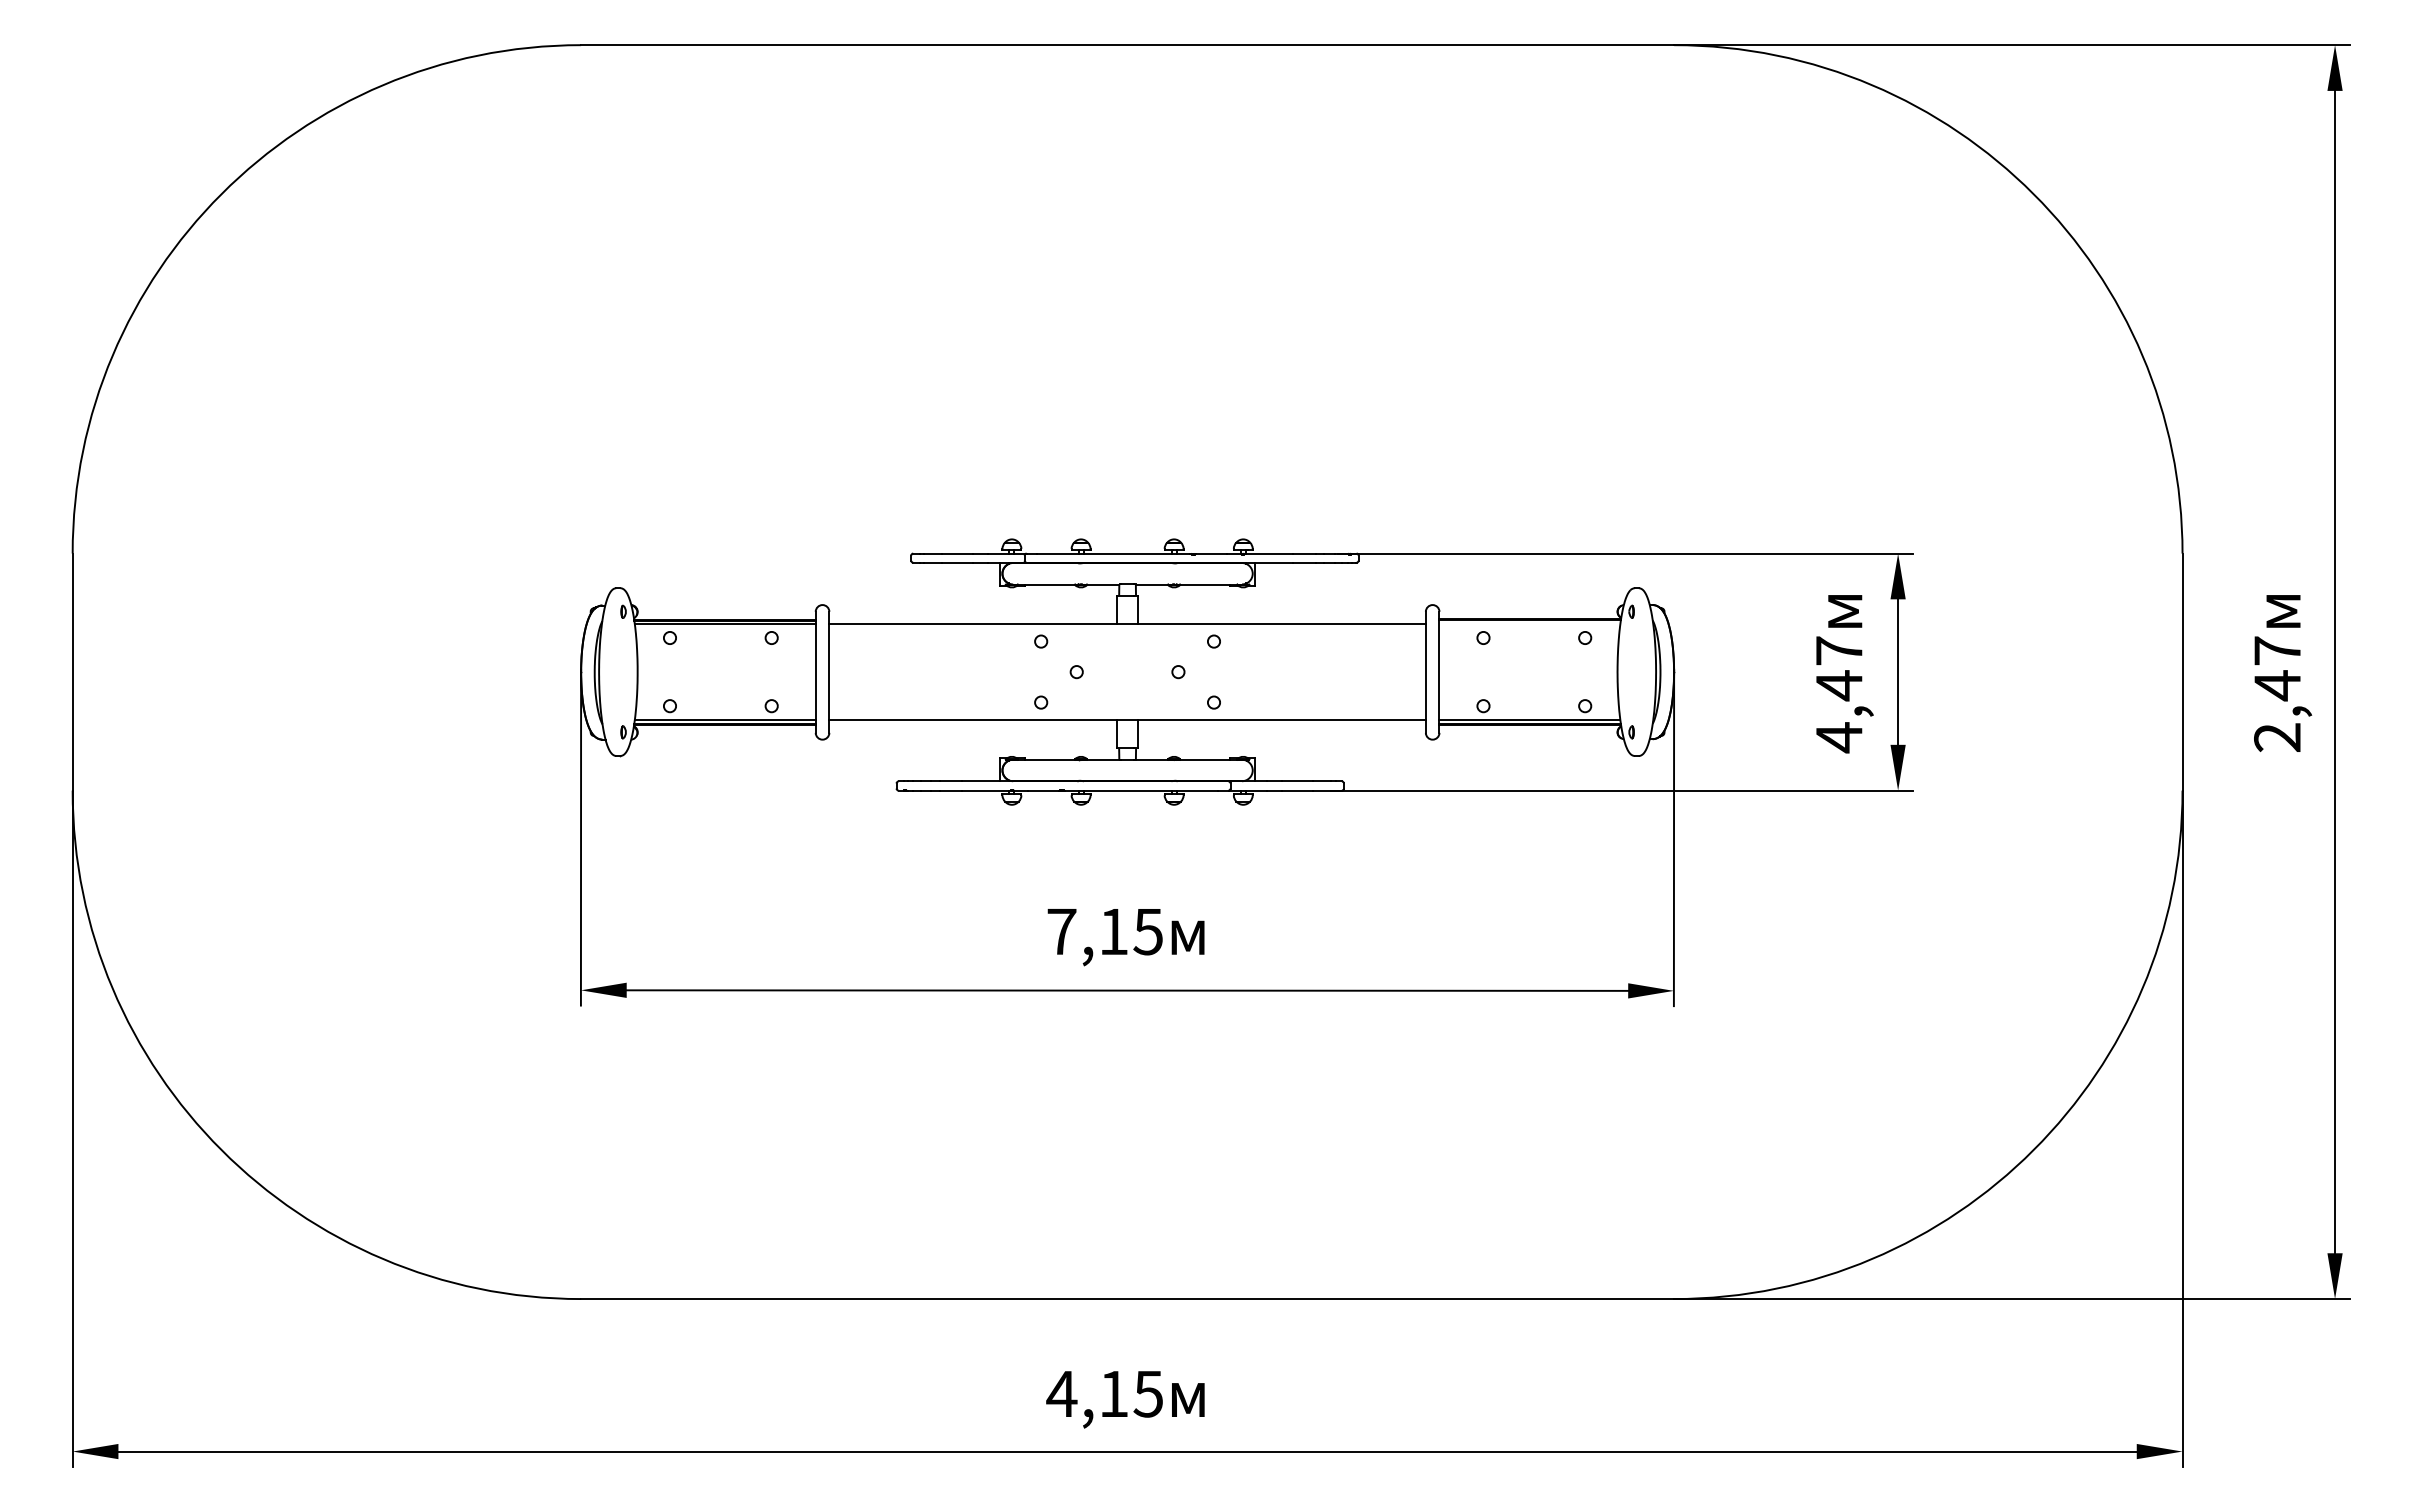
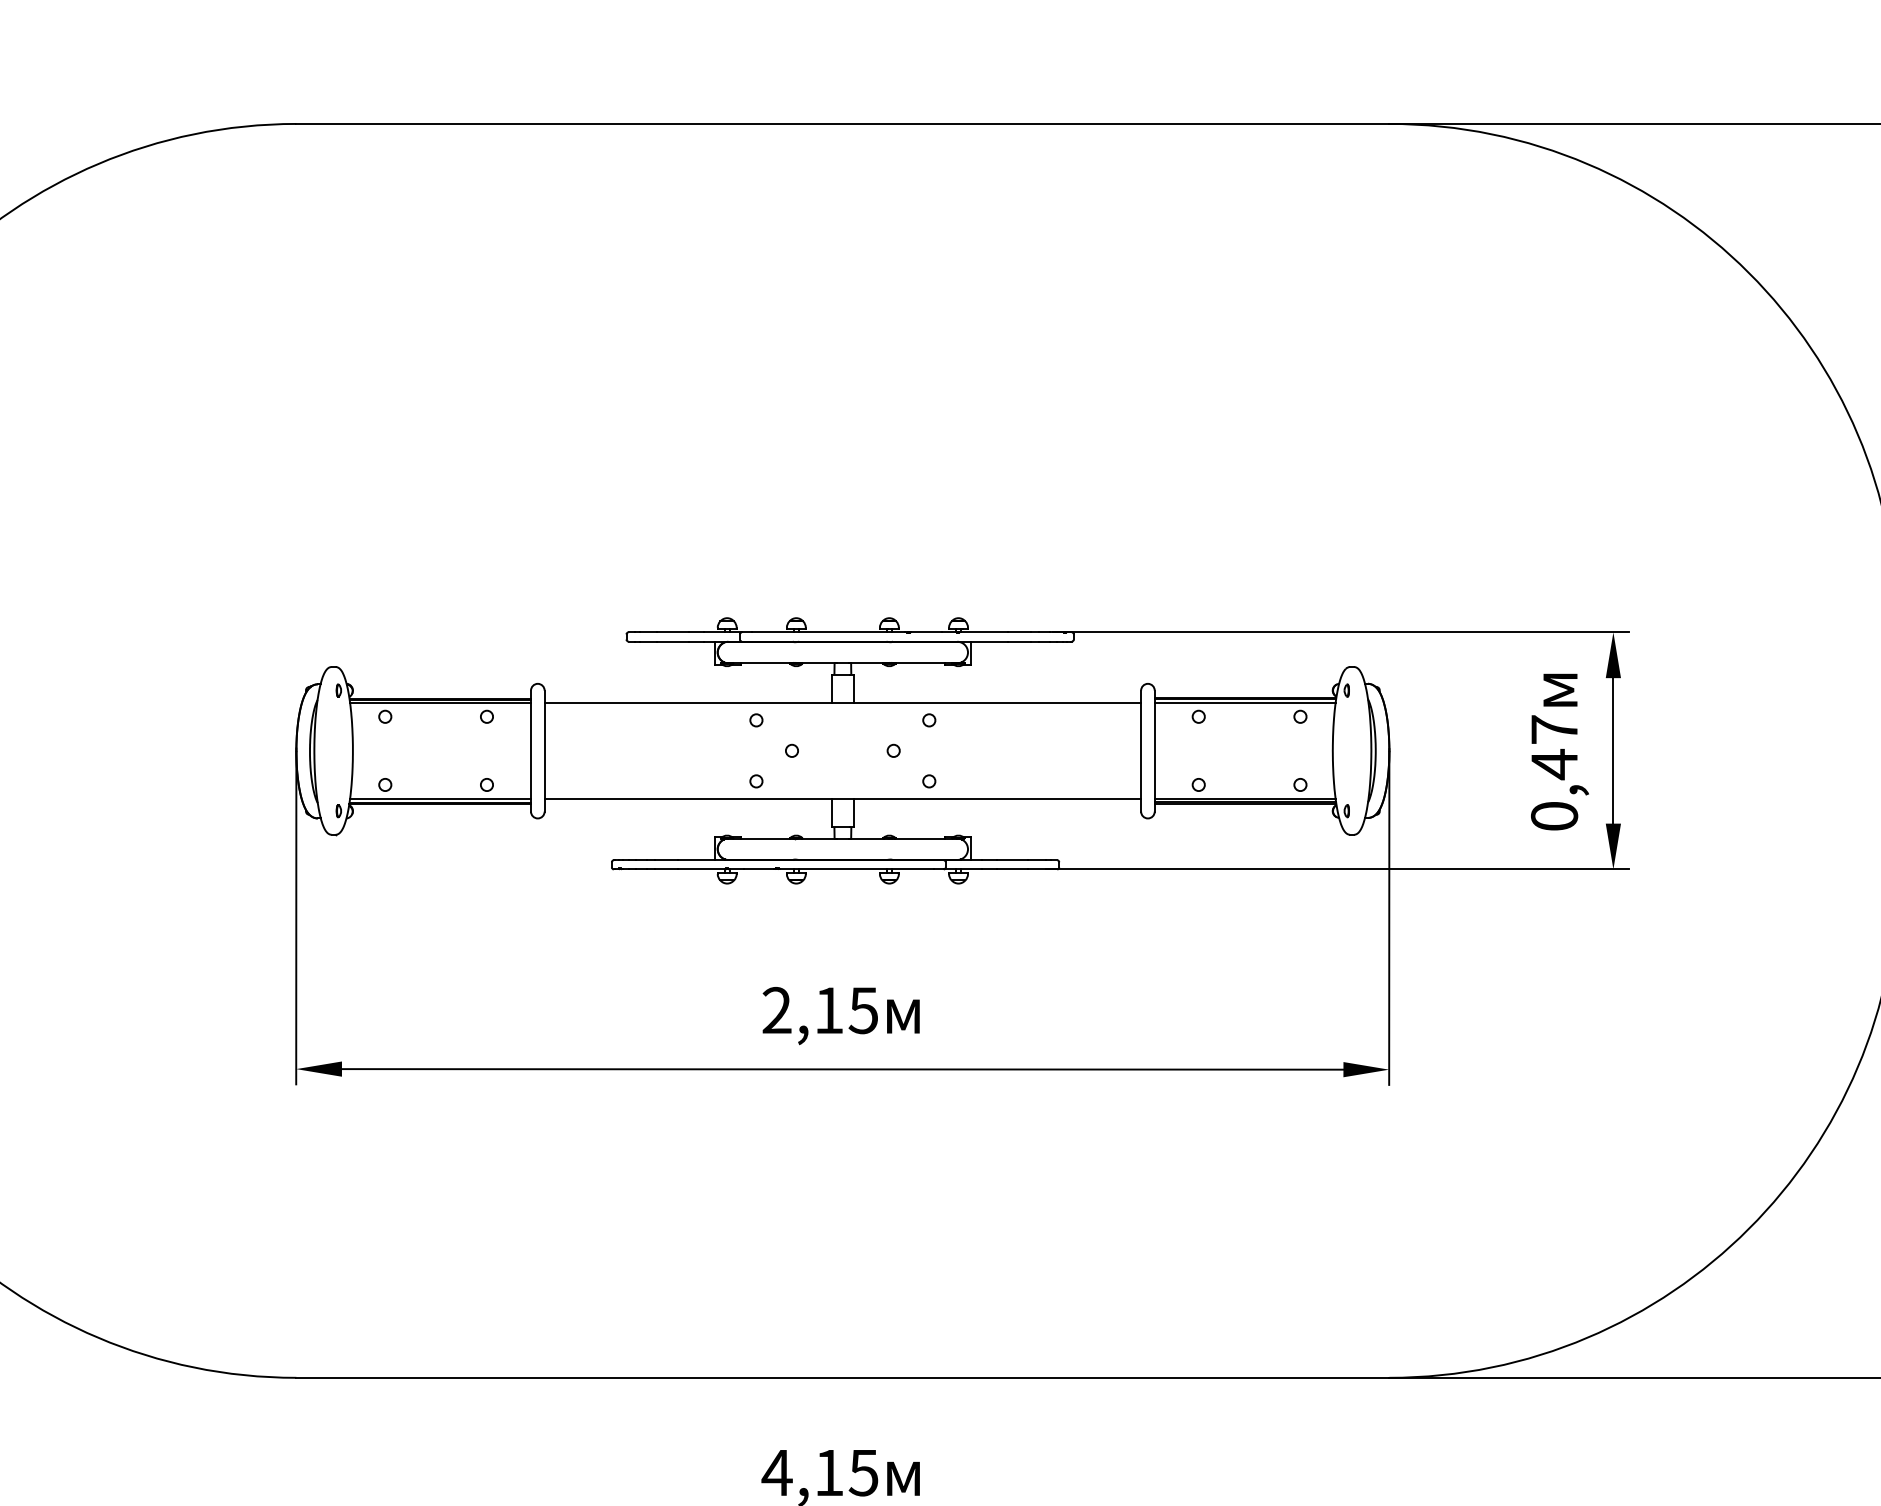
line: (1529, 623) -> (1244, 702), added
text: (1838, 737) -> (1553, 816), 4,47 -> 0,47
text: (1061, 931) -> (776, 1010), 7,15 -> 2,15

